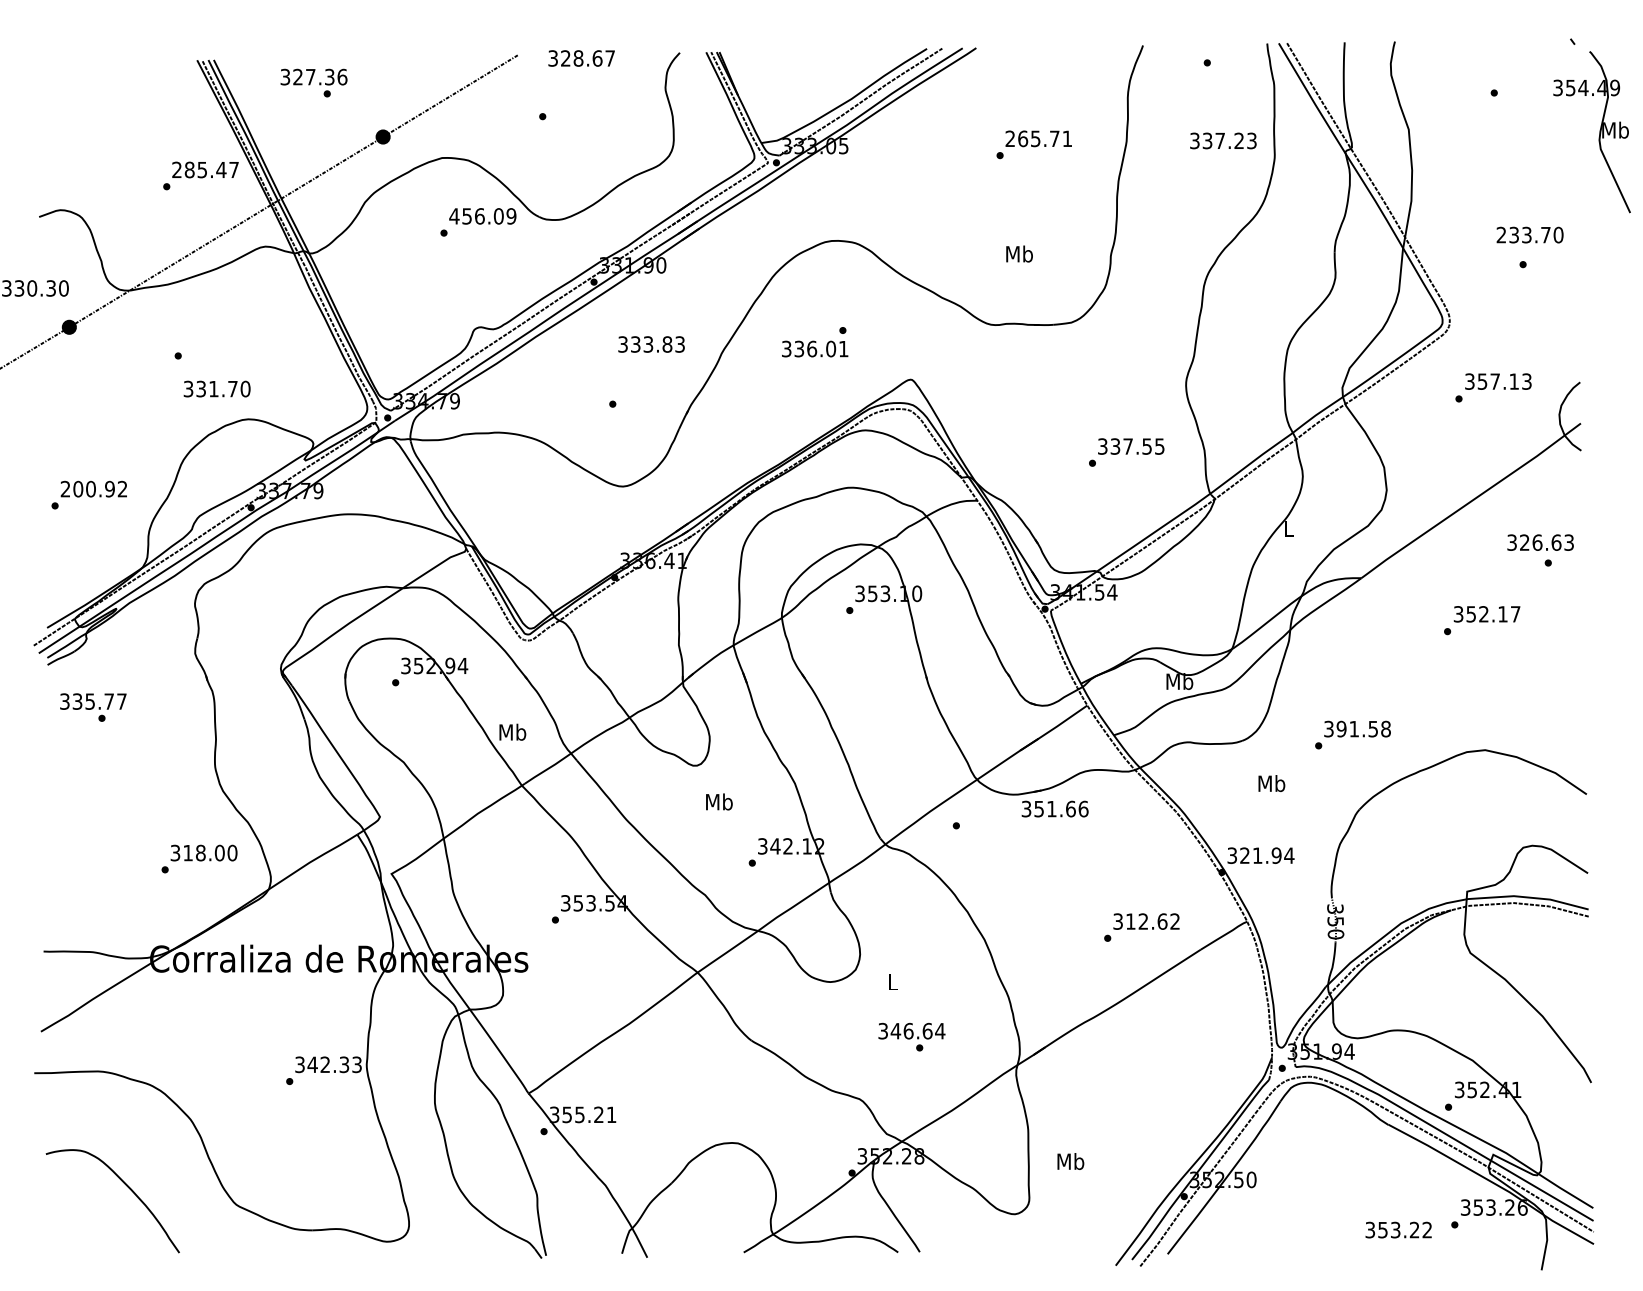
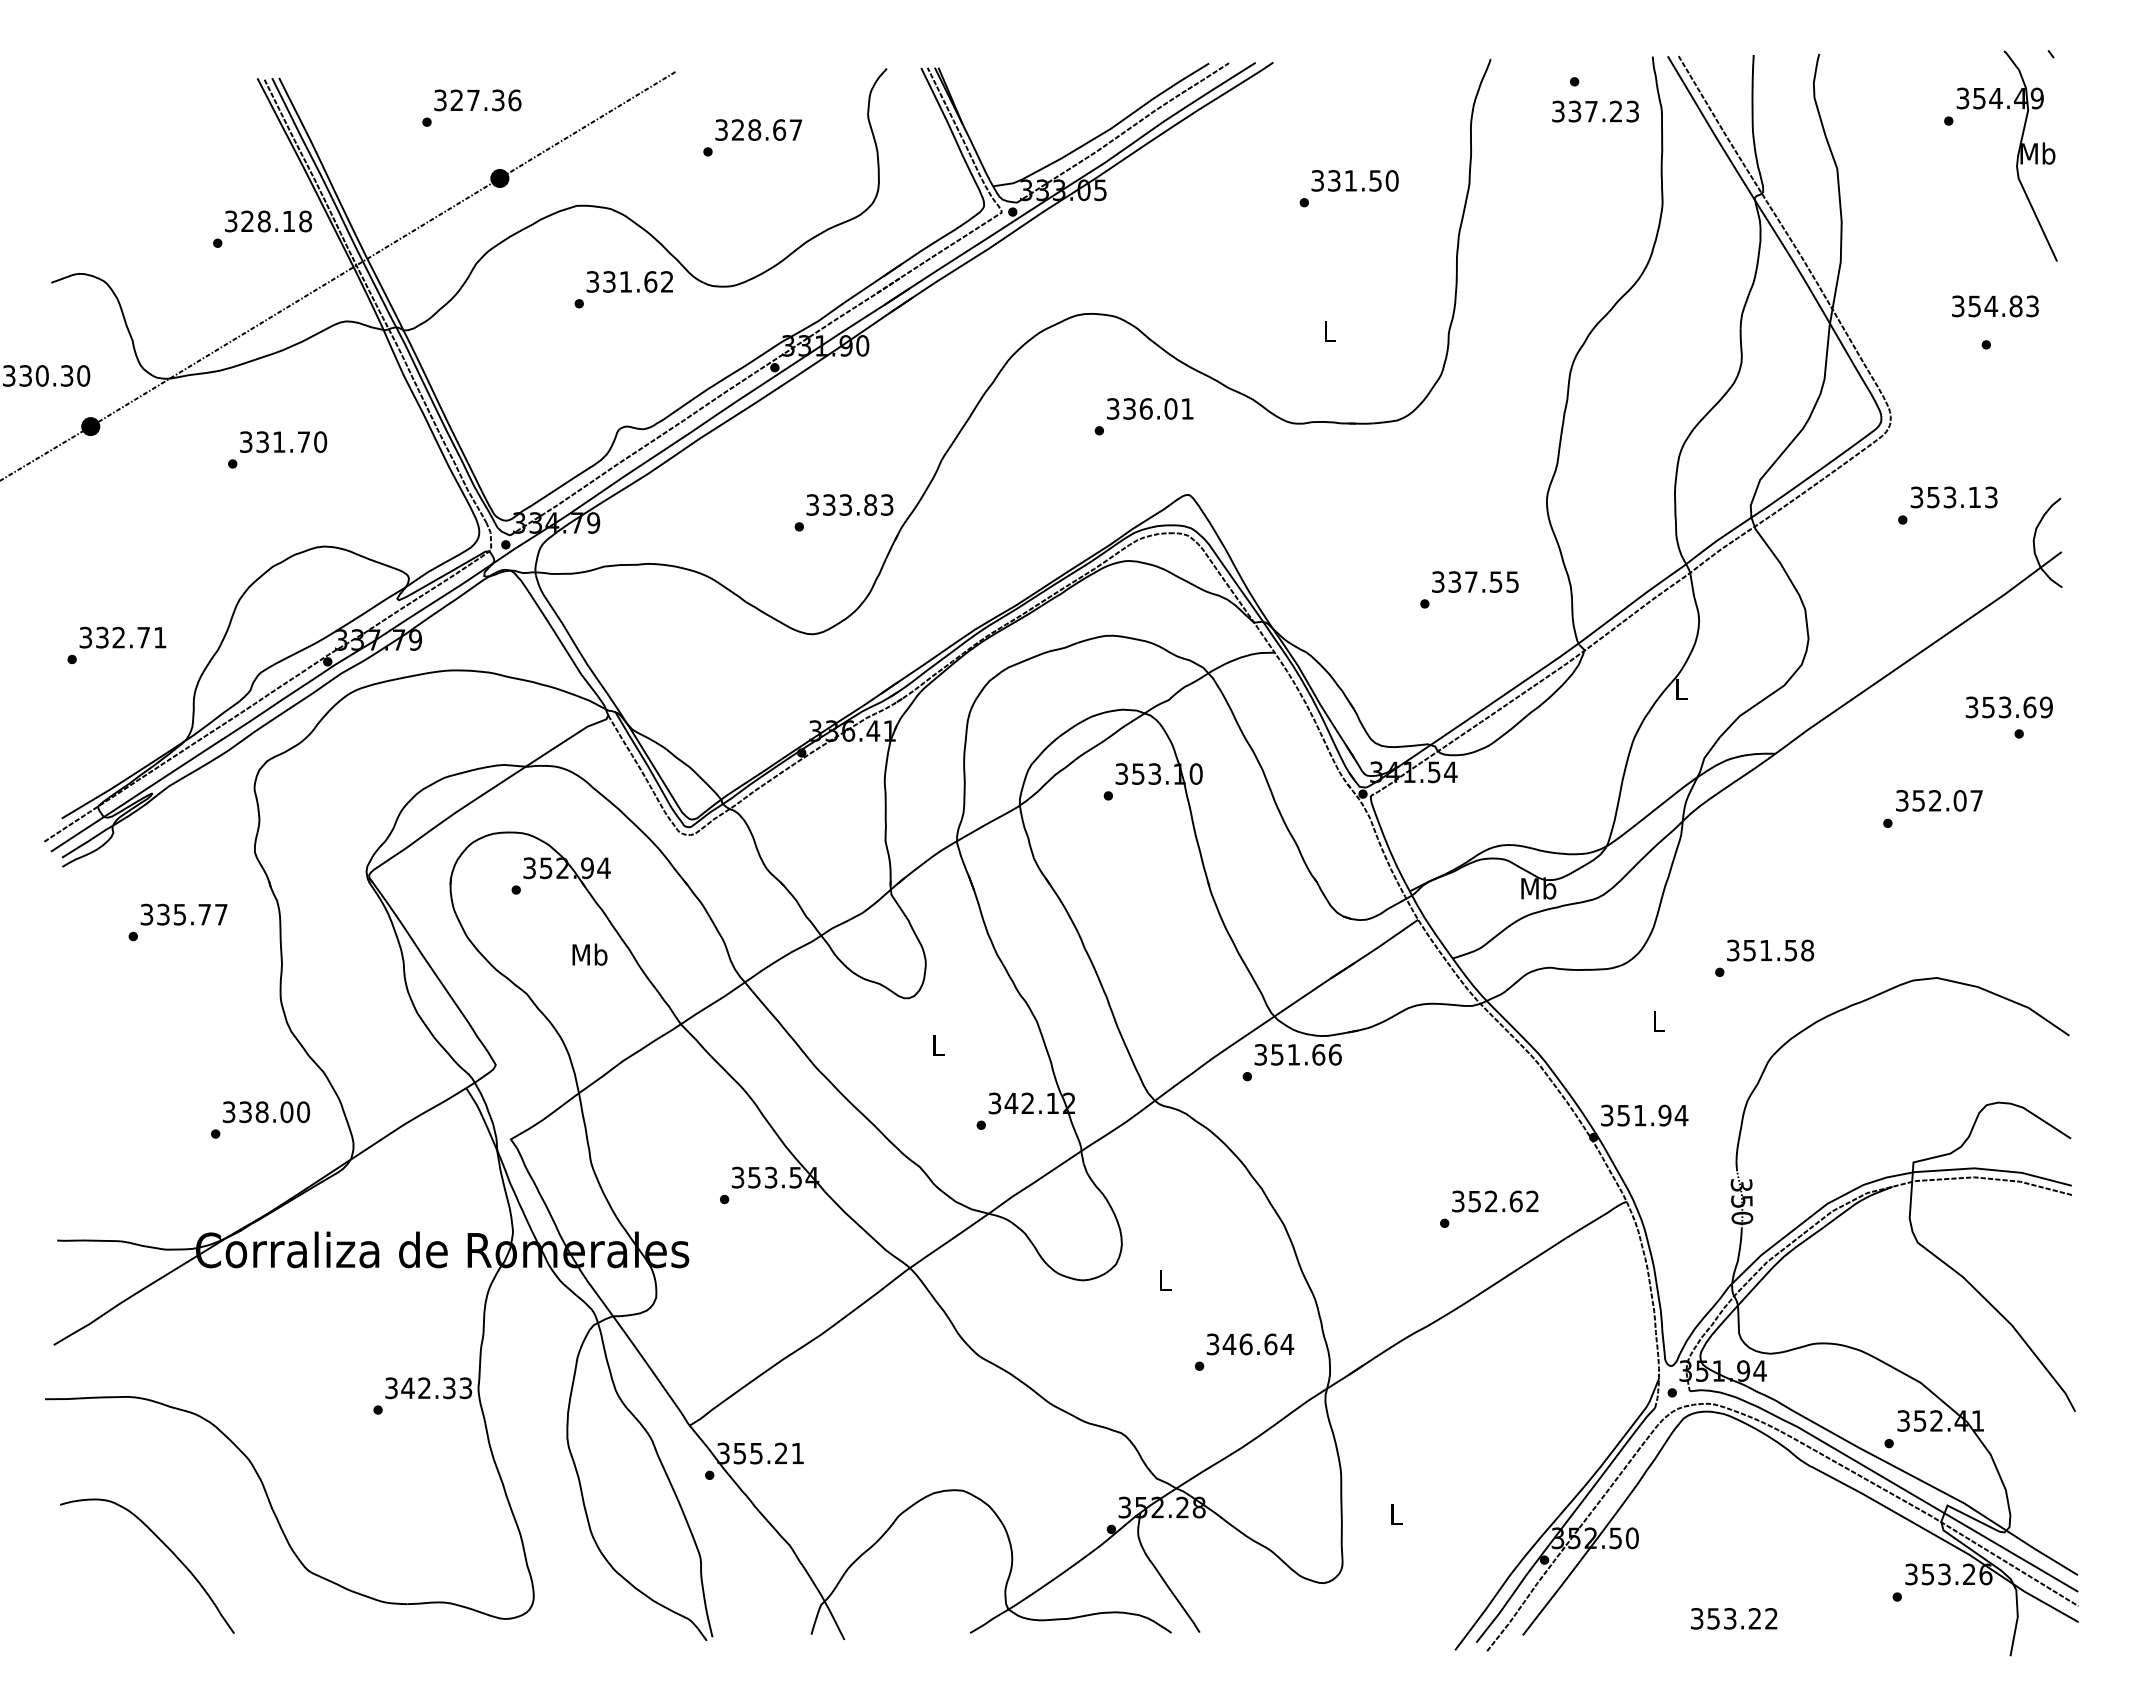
text: (581, 58) -> (758, 129), moved
text: (313, 77) -> (477, 100), moved
part: (1599, 134) -> (2016, 159), moved
text: (1038, 138) -> (1354, 180), 265.71 -> 331.50
text: (1223, 140) -> (1595, 111), moved
text: (205, 170) -> (268, 221), 285.47 -> 328.18
text: (482, 216) -> (629, 281), 456.09 -> 331.62
text: (1530, 235) -> (1995, 306), 233.70 -> 354.83
text: (1019, 254) -> (1329, 331), Mb -> L
text: (651, 344) -> (849, 504), moved
text: (815, 348) -> (1150, 408), moved
text: (1494, 381) -> (1949, 497), 357.13 -> 353.13
text: (217, 388) -> (283, 441), moved
text: (93, 489) -> (122, 637), 200.92 -> 332.71
text: (1546, 542) -> (2017, 707), 326.63 -> 353.69
text: (1502, 614) -> (1959, 800), 352.17 -> 352.07
text: (92, 701) -> (183, 914), moved
text: (1341, 729) -> (1749, 950), 391.58 -> 351.58
text: (512, 732) -> (589, 954), moved
text: (1271, 783) -> (1658, 1021), Mb -> L
text: (719, 801) -> (938, 1045), Mb -> L
text: (1054, 808) -> (1297, 1054), moved
text: (188, 853) -> (245, 1112), 318.00 -> 338.00
text: (1244, 855) -> (1623, 1115), 321.94 -> 351.94
text: (1130, 921) -> (1474, 1201), 312.62 -> 352.62
text: (911, 1031) -> (1250, 1344), moved
text: (1070, 1161) -> (1396, 1514), Mb -> L
text: (1398, 1229) -> (1734, 1618), moved

